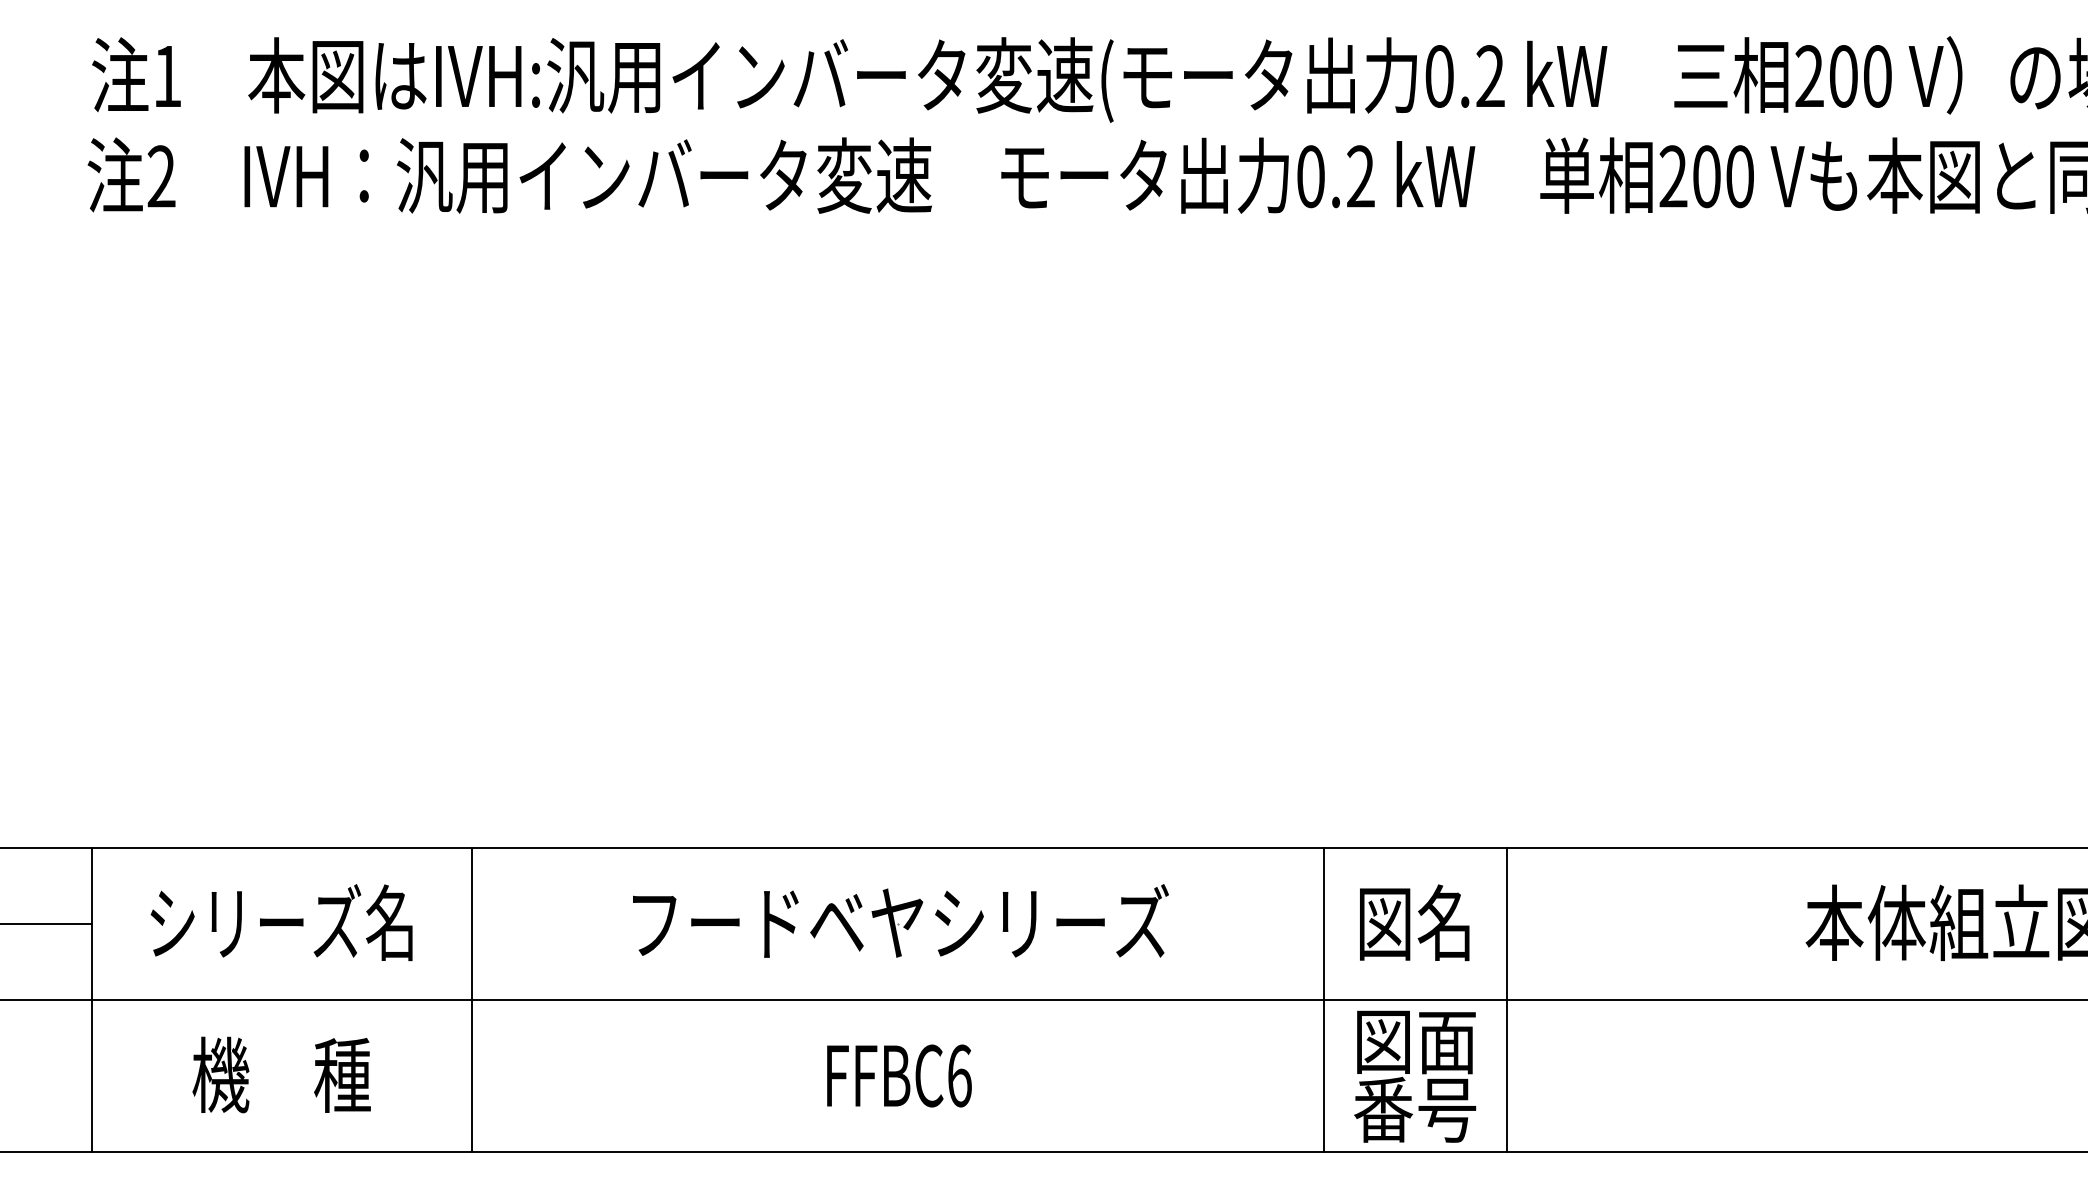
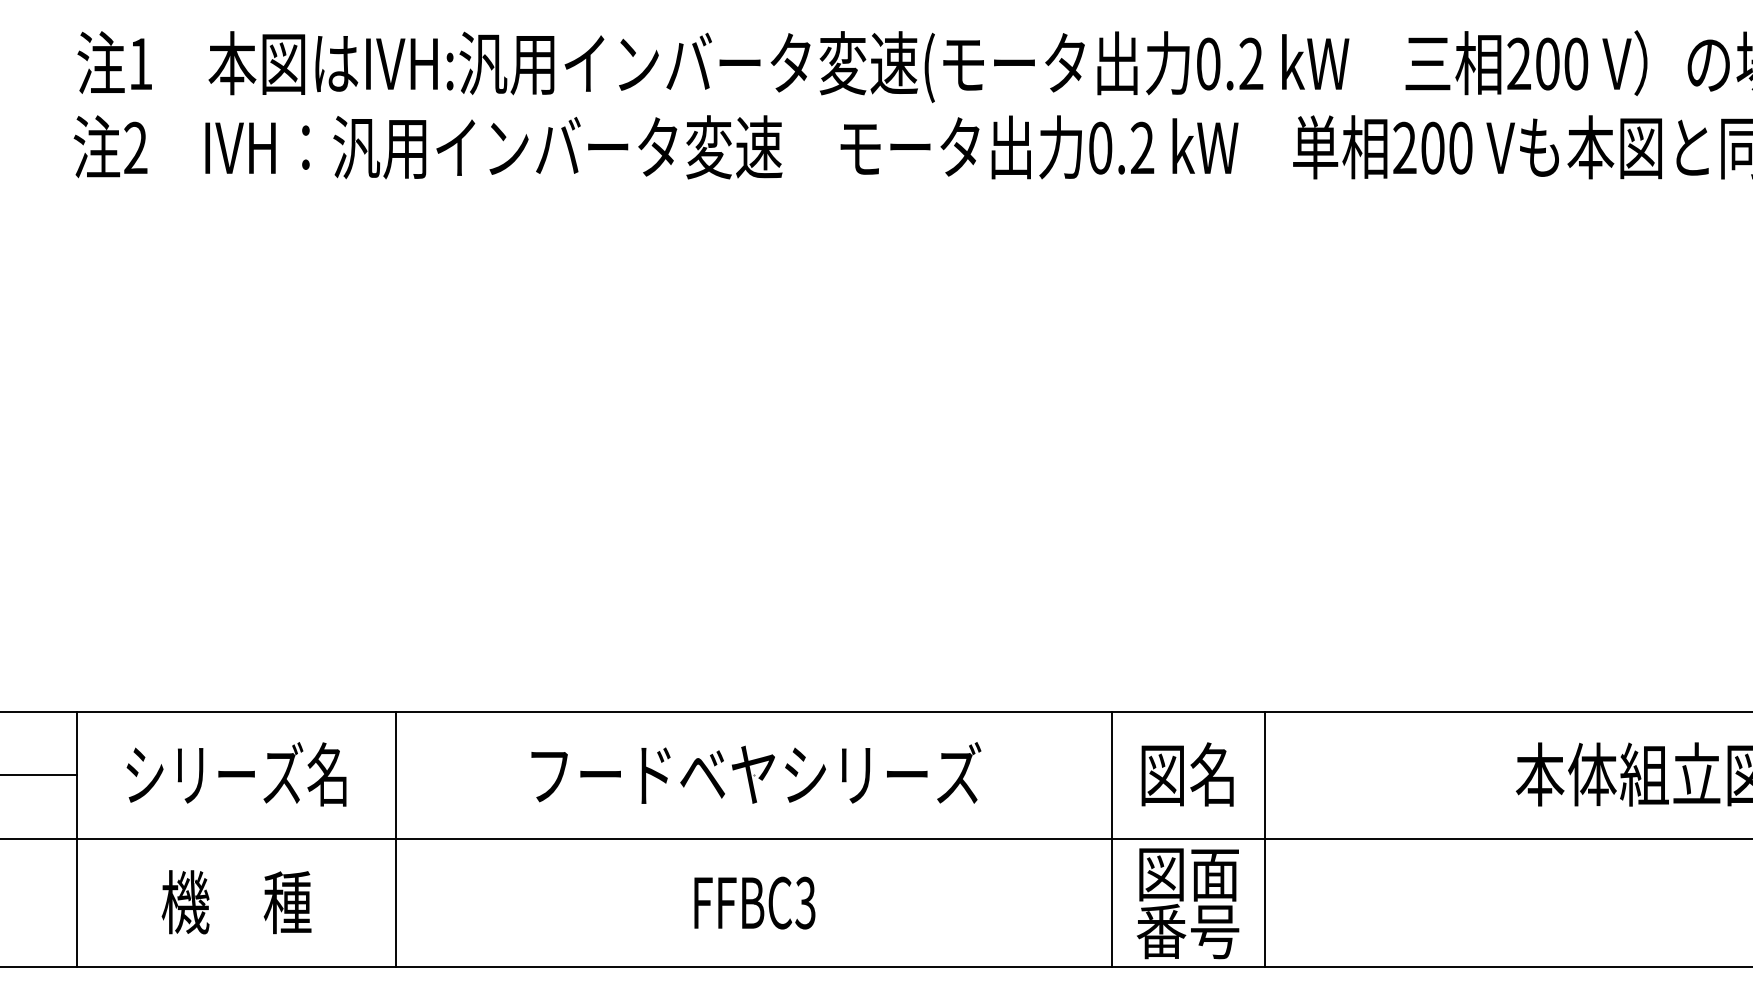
text: (959, 1075) -> (805, 902), FFBC6 -> FFBC3

